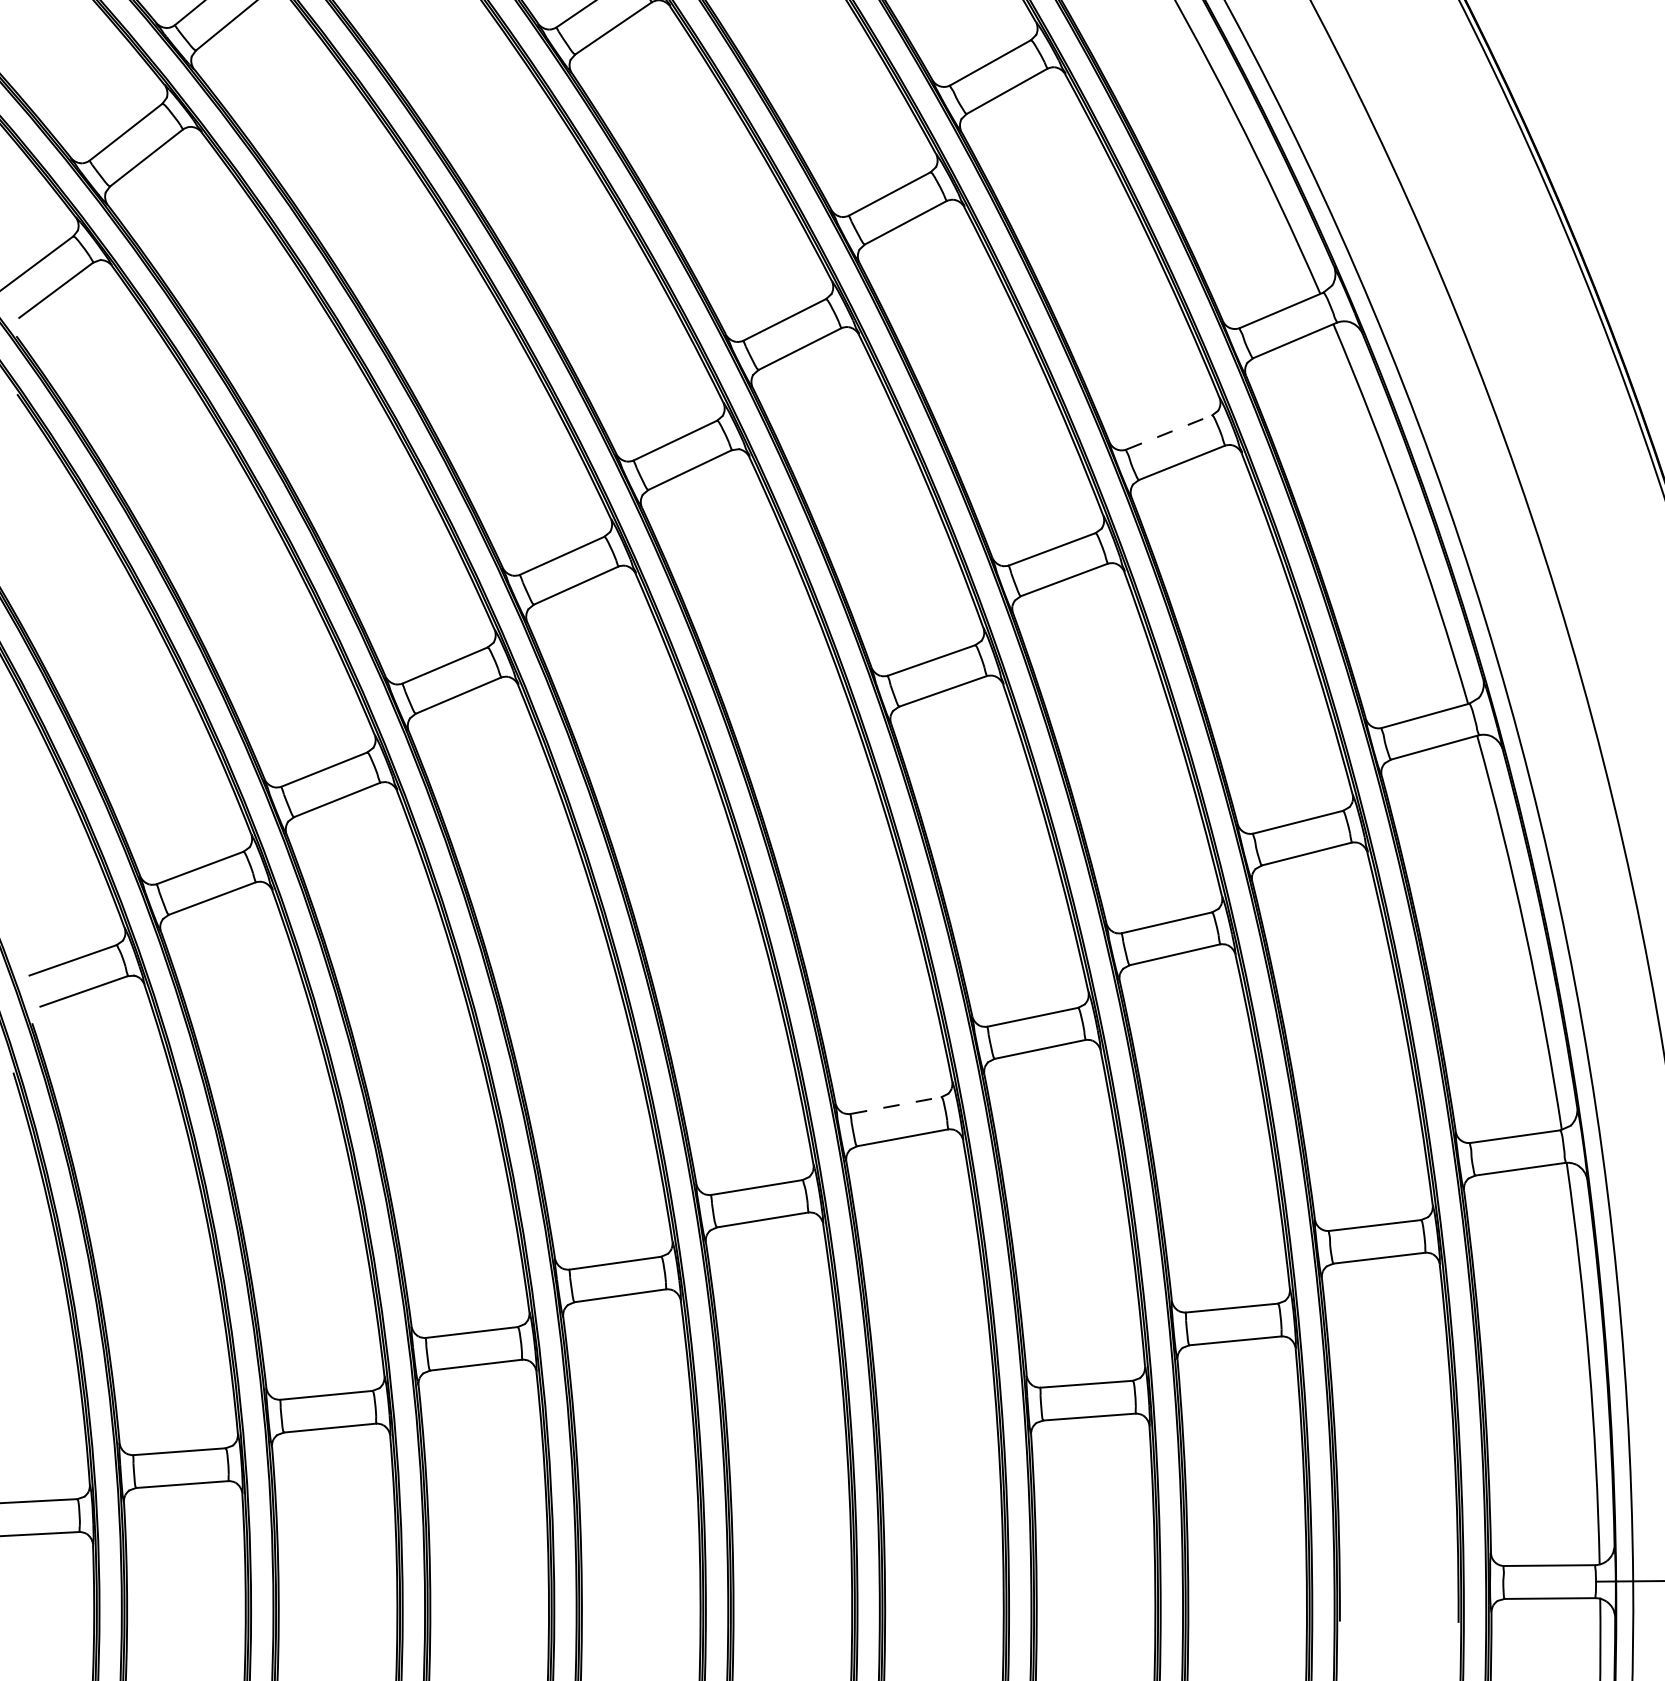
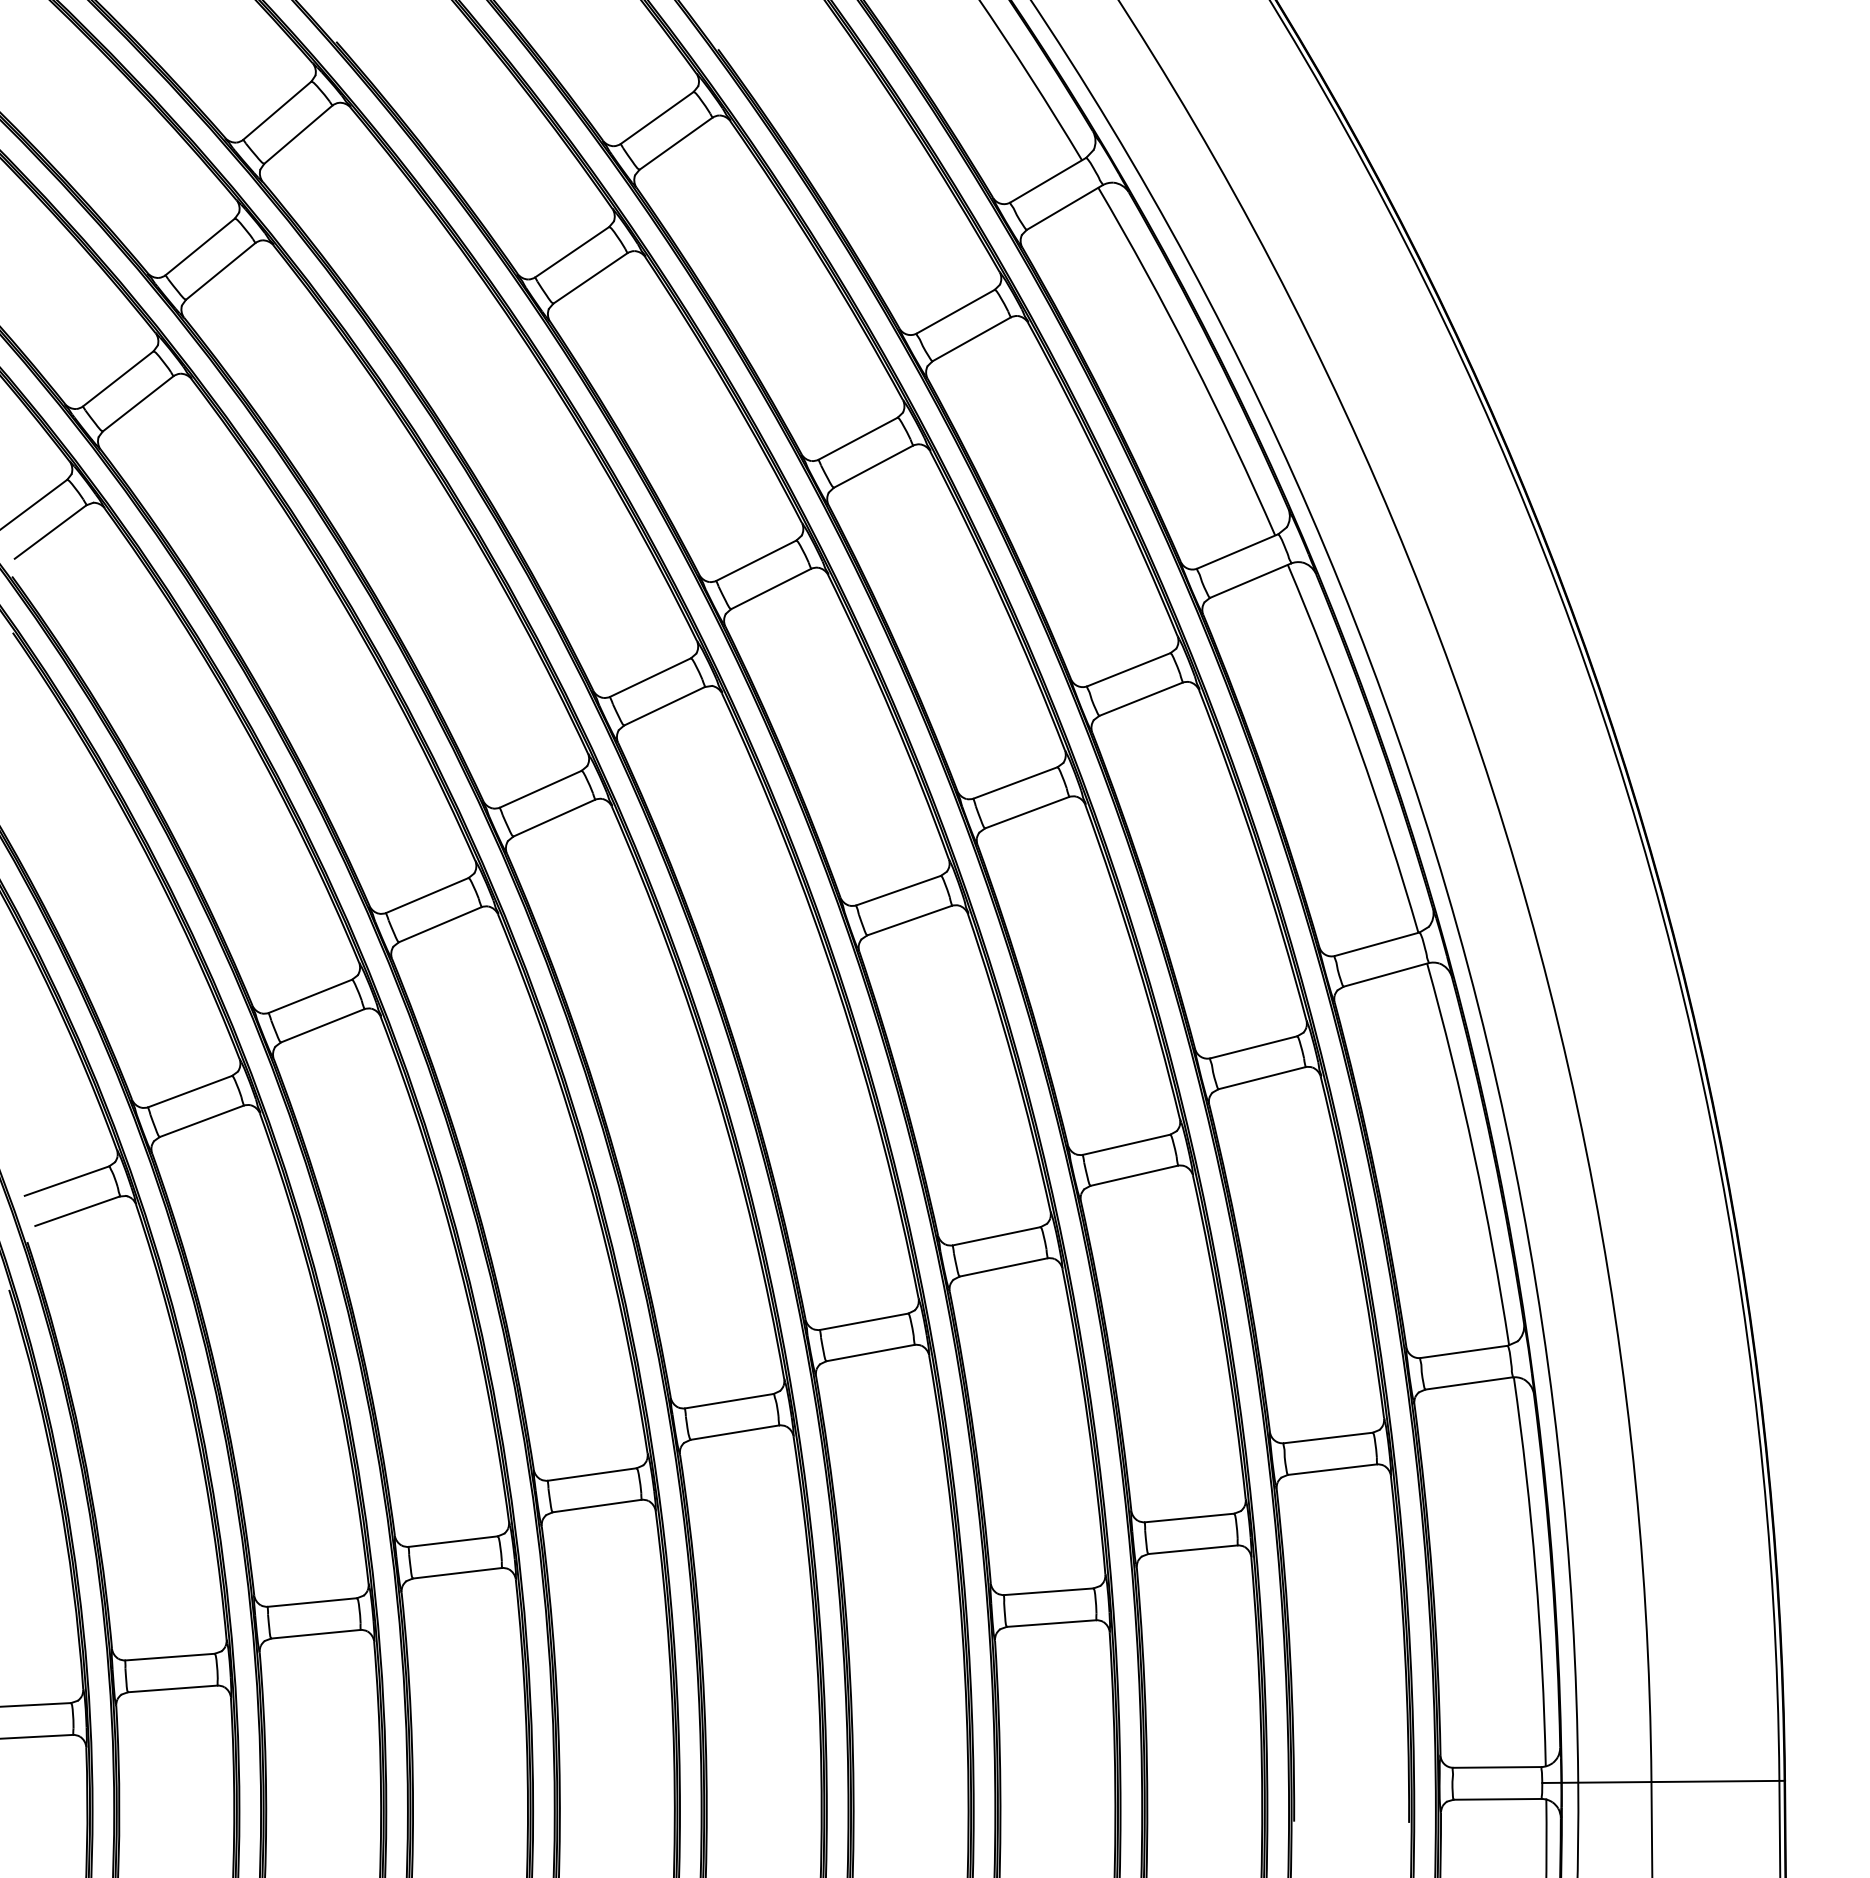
line: (1169, 432) -> (1129, 669), dashed -> solid
line: (896, 1105) -> (864, 1321), dashed -> solid

